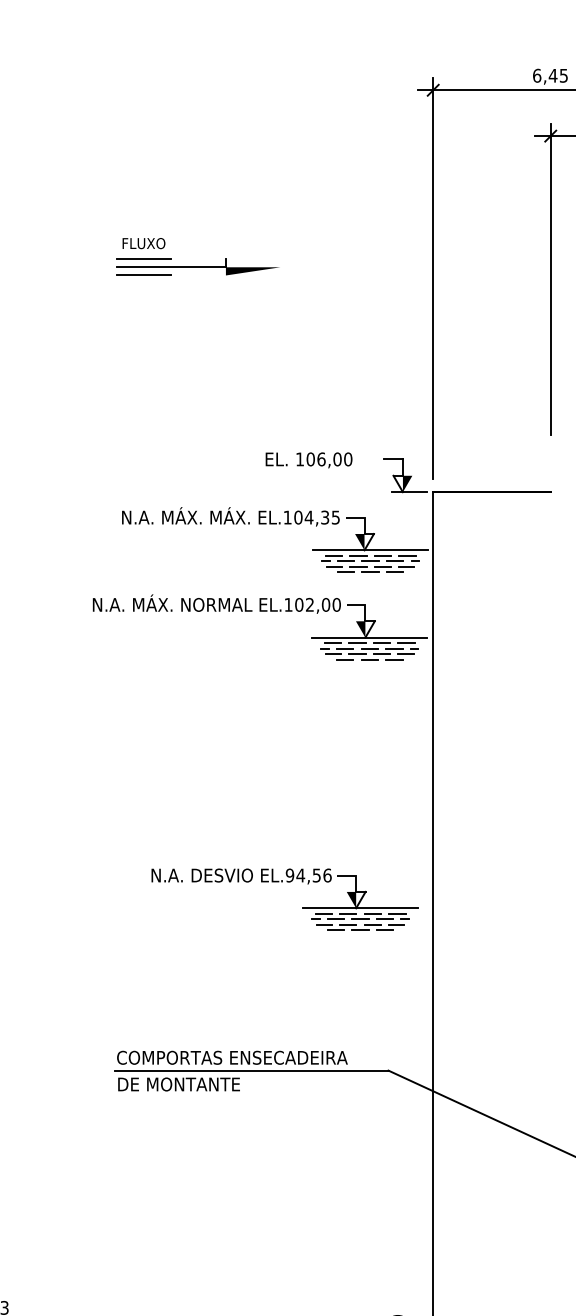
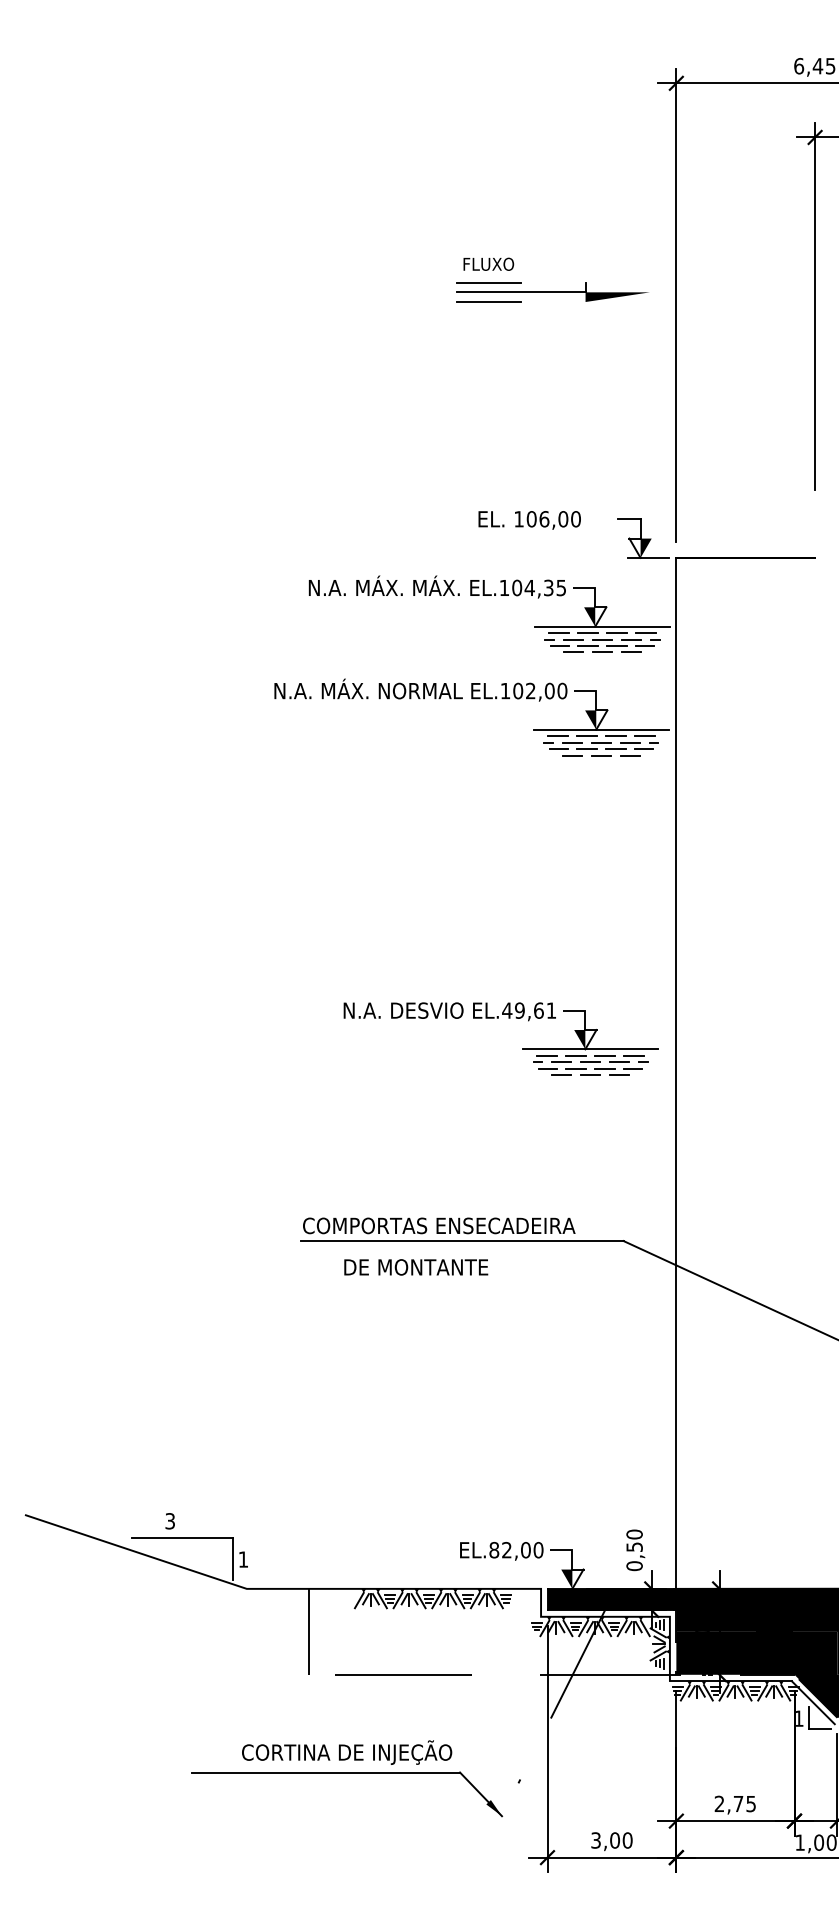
part: (197, 266) -> (552, 291), moved
text: (308, 875) -> (529, 1010), EL.94,56 -> EL.49,61
text: (179, 1084) -> (416, 1267), moved

